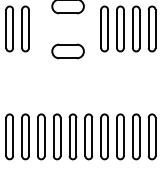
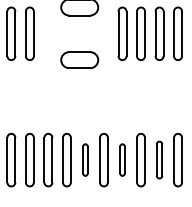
part: (73, 136) -> (85, 159), size x0.6
part: (104, 136) -> (122, 159), size x0.6
part: (136, 136) -> (159, 159), size x0.7

